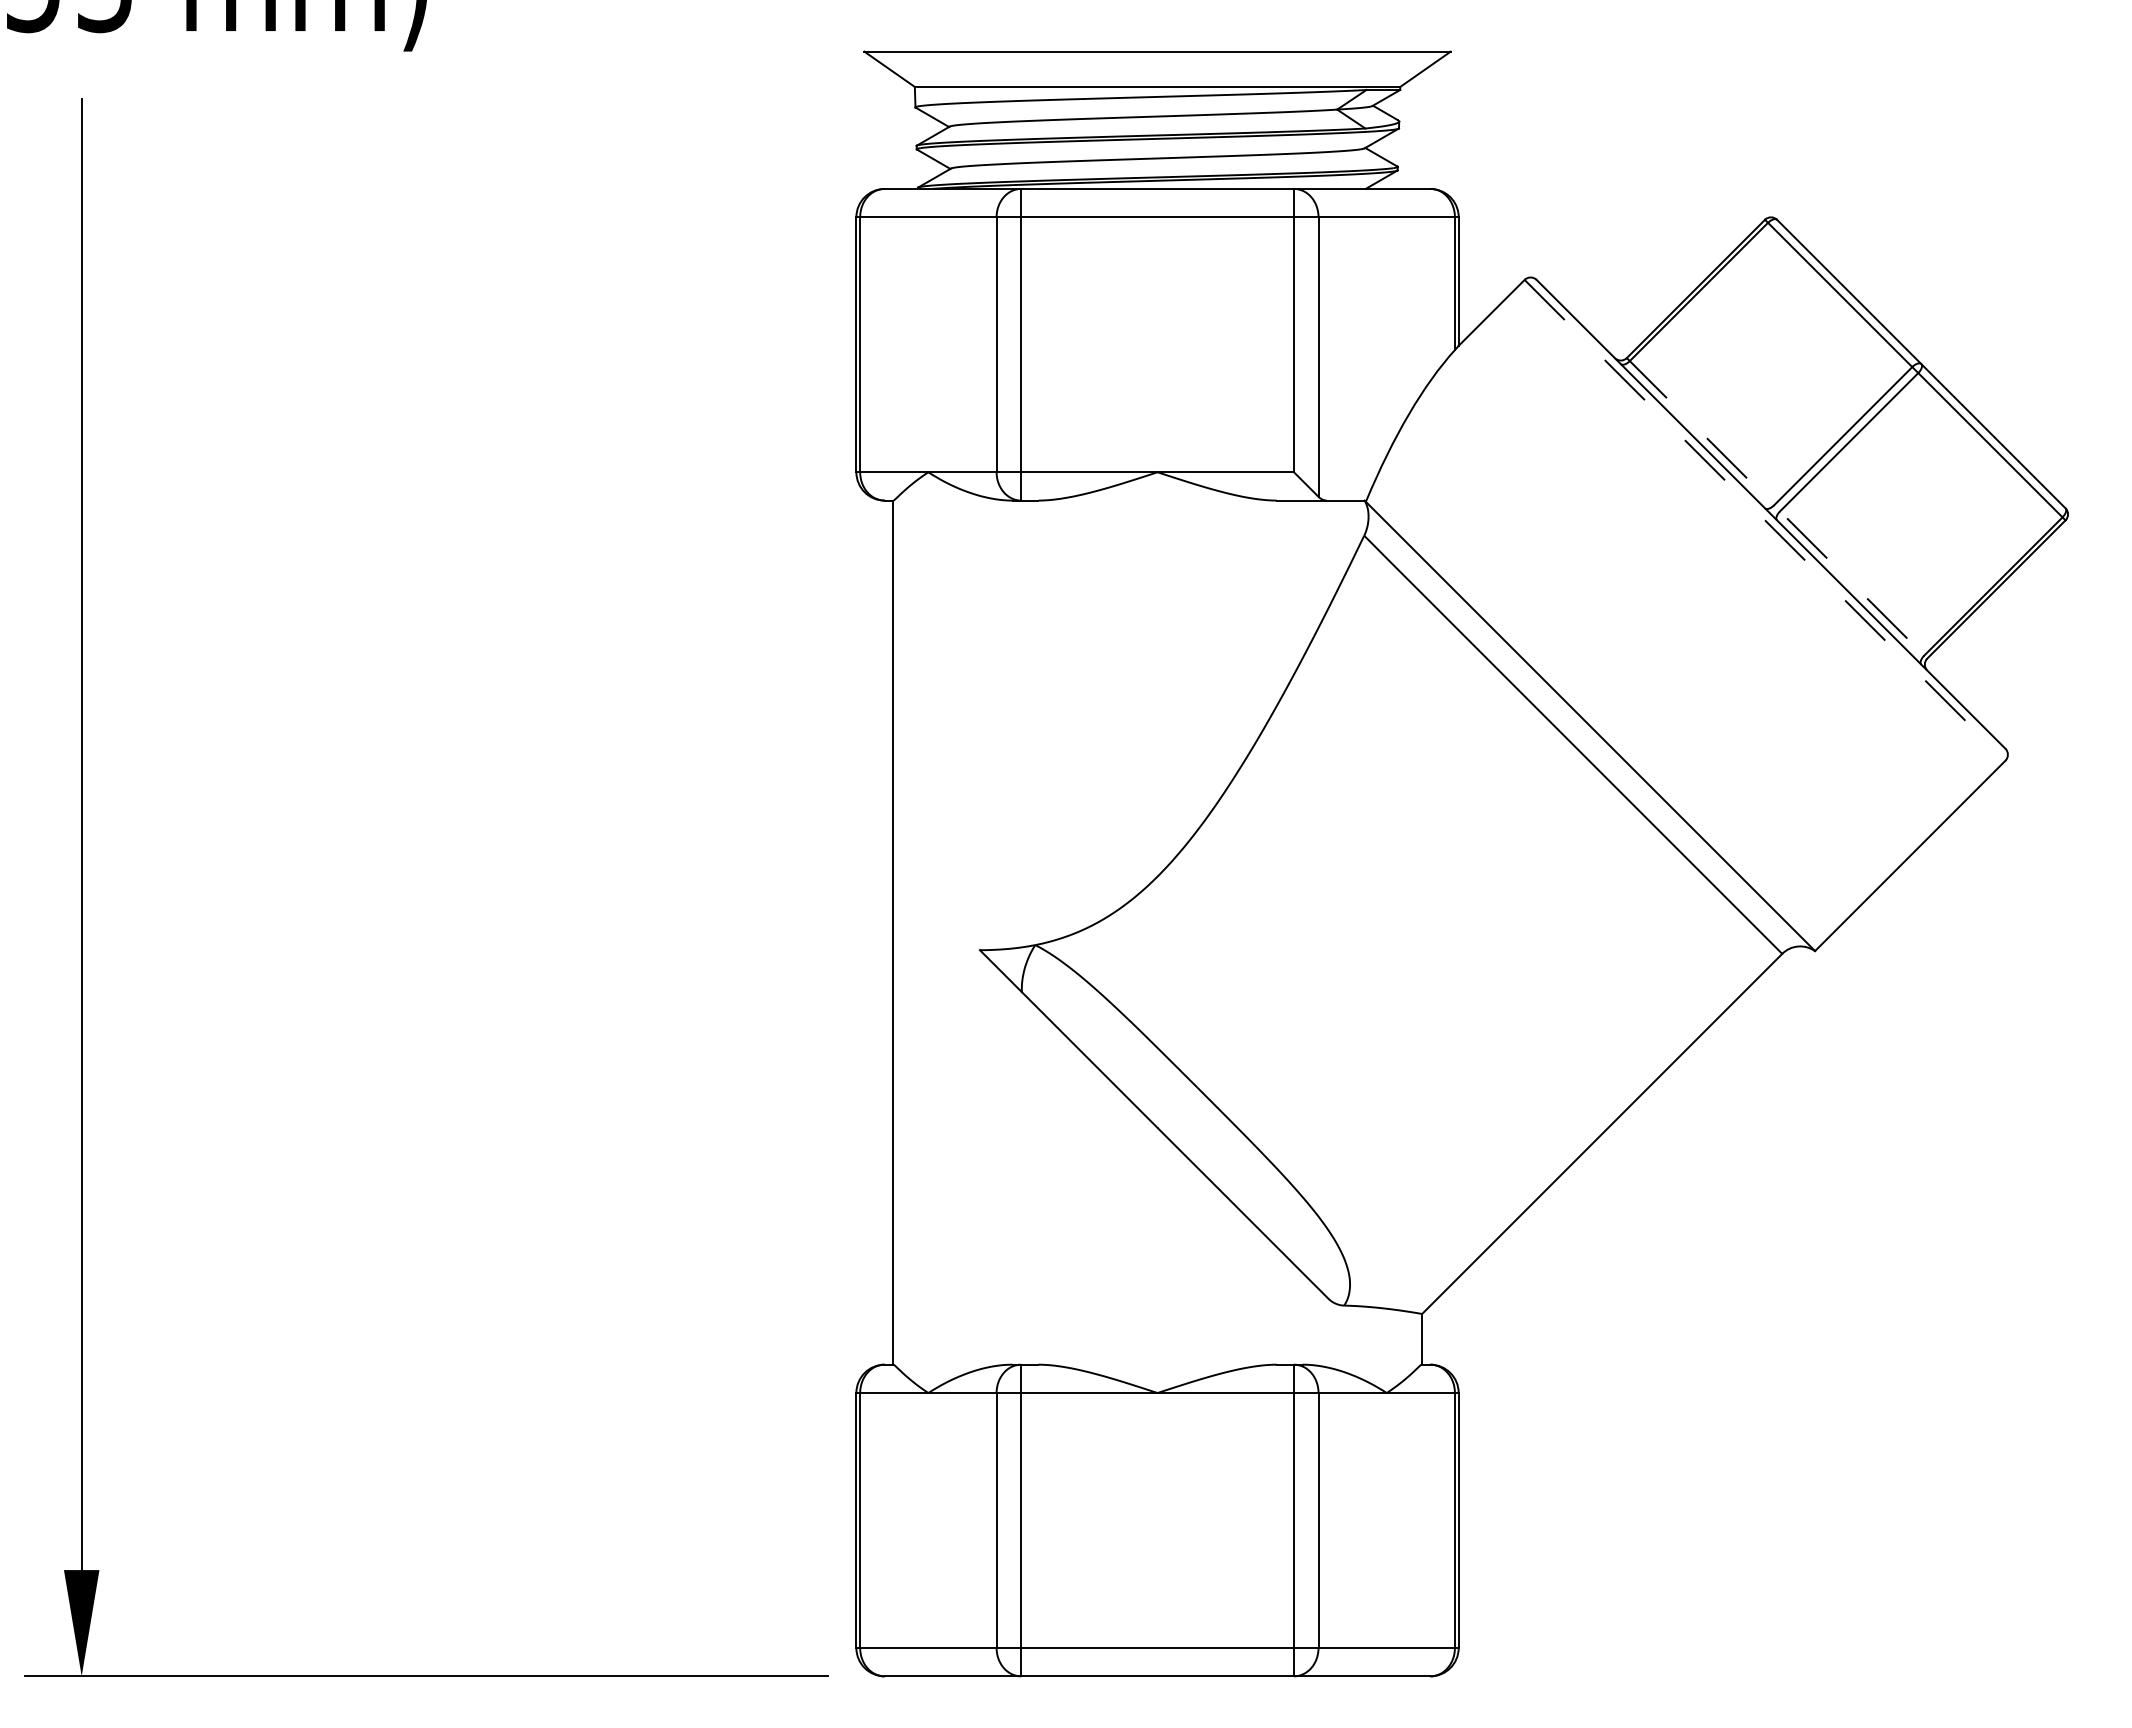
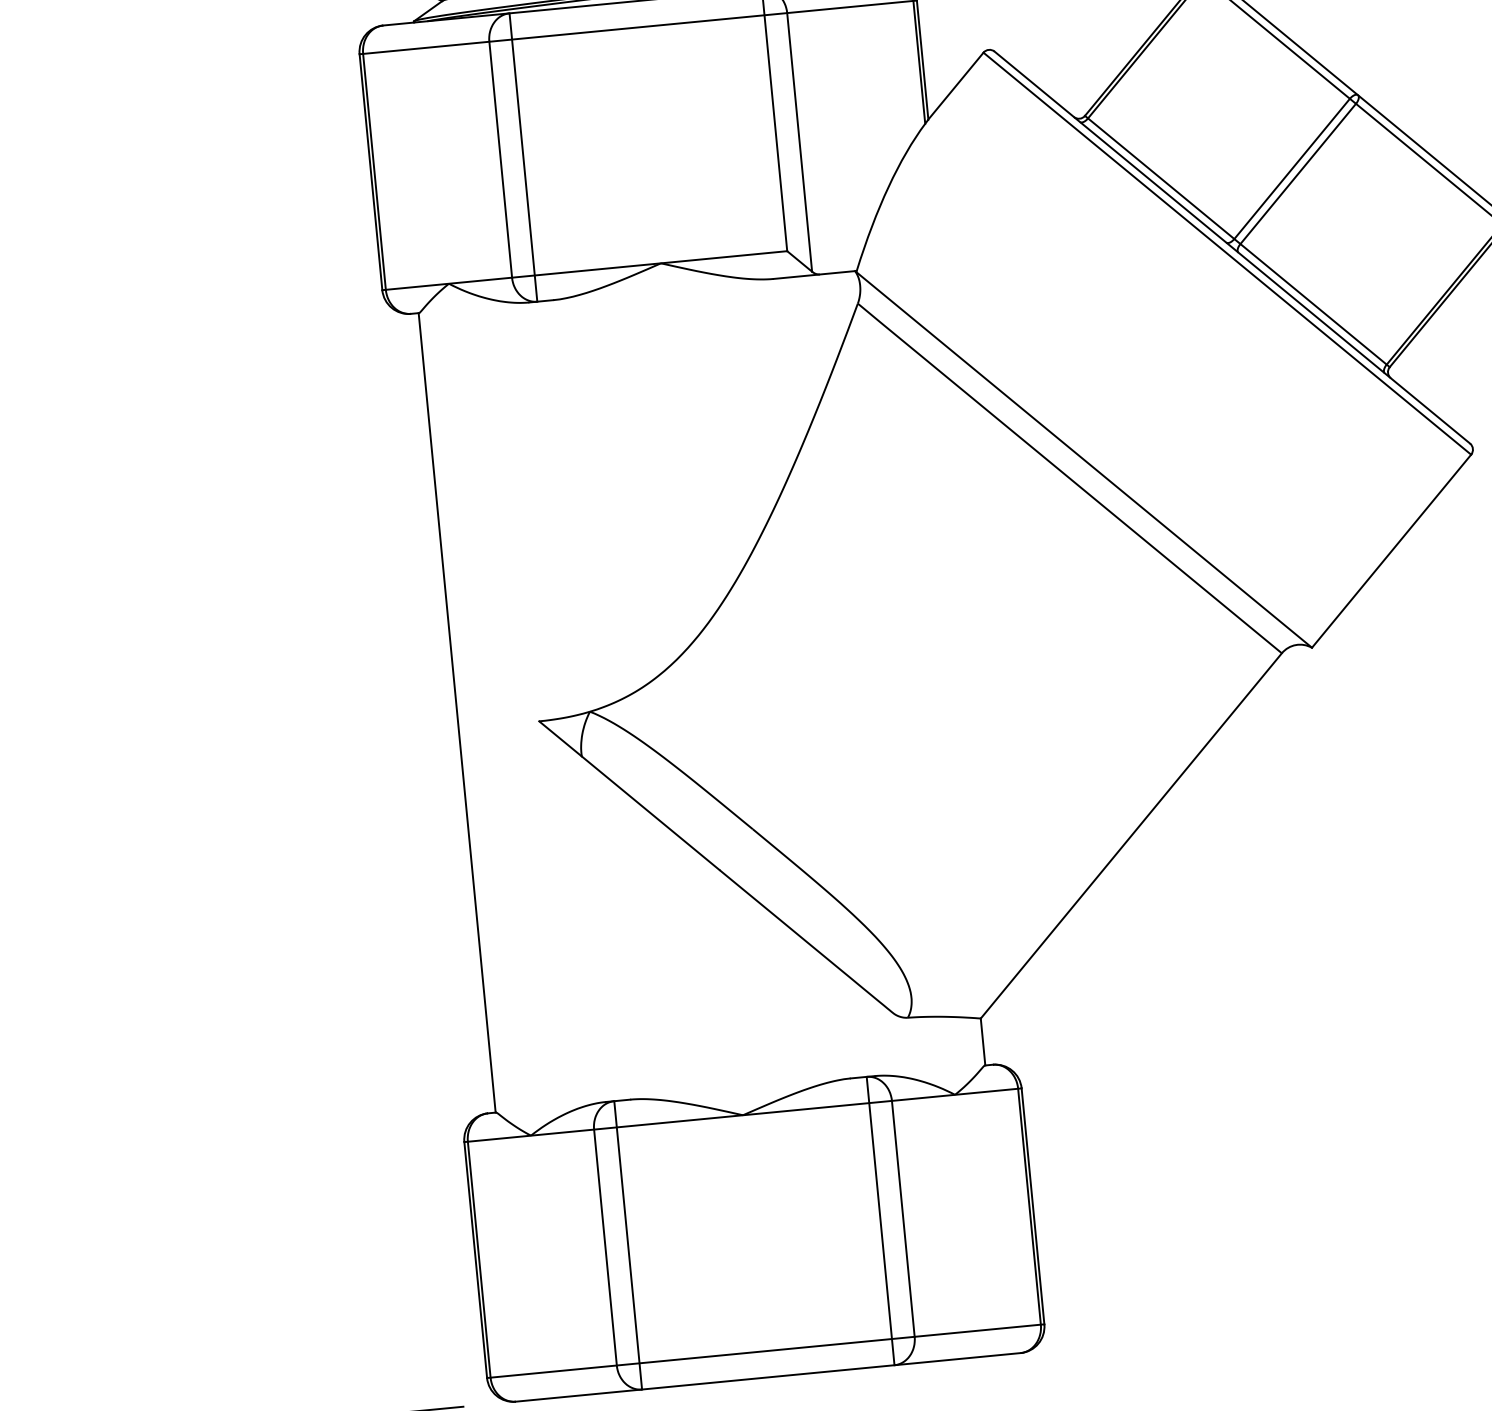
line: (1777, 508) -> (1237, 241), dashed -> solid
line: (1765, 520) -> (1227, 253), dashed -> solid

